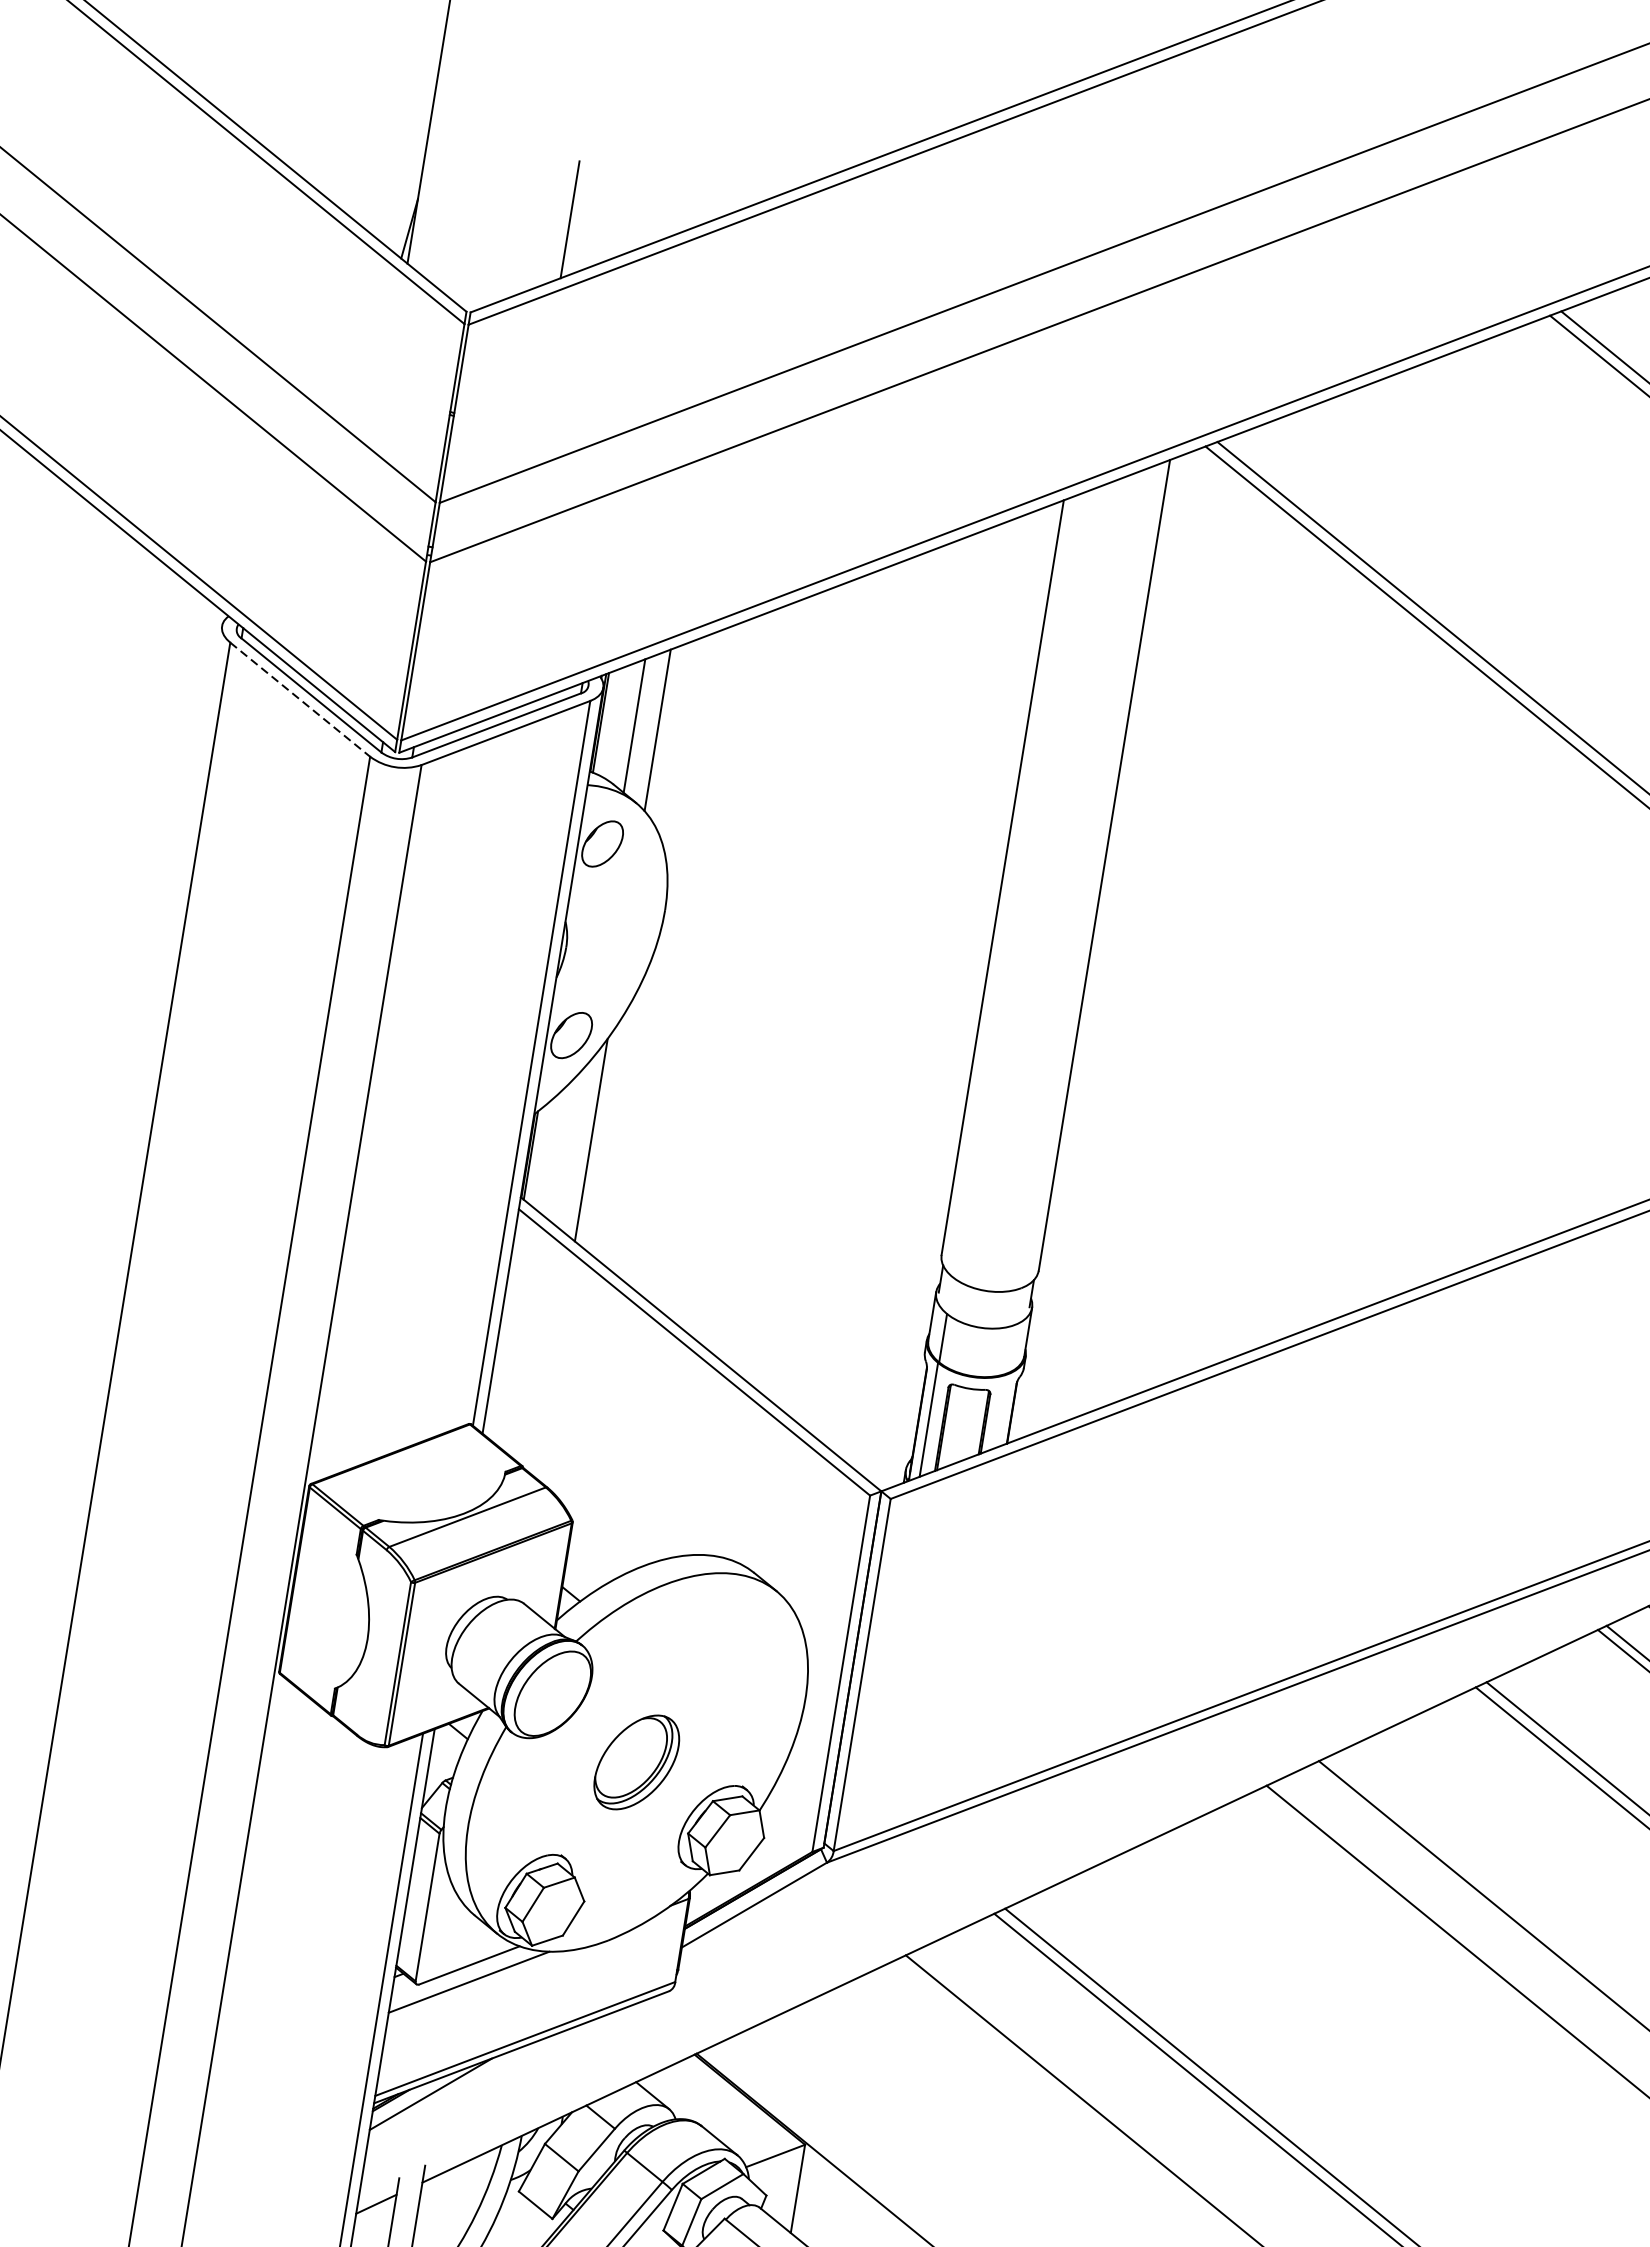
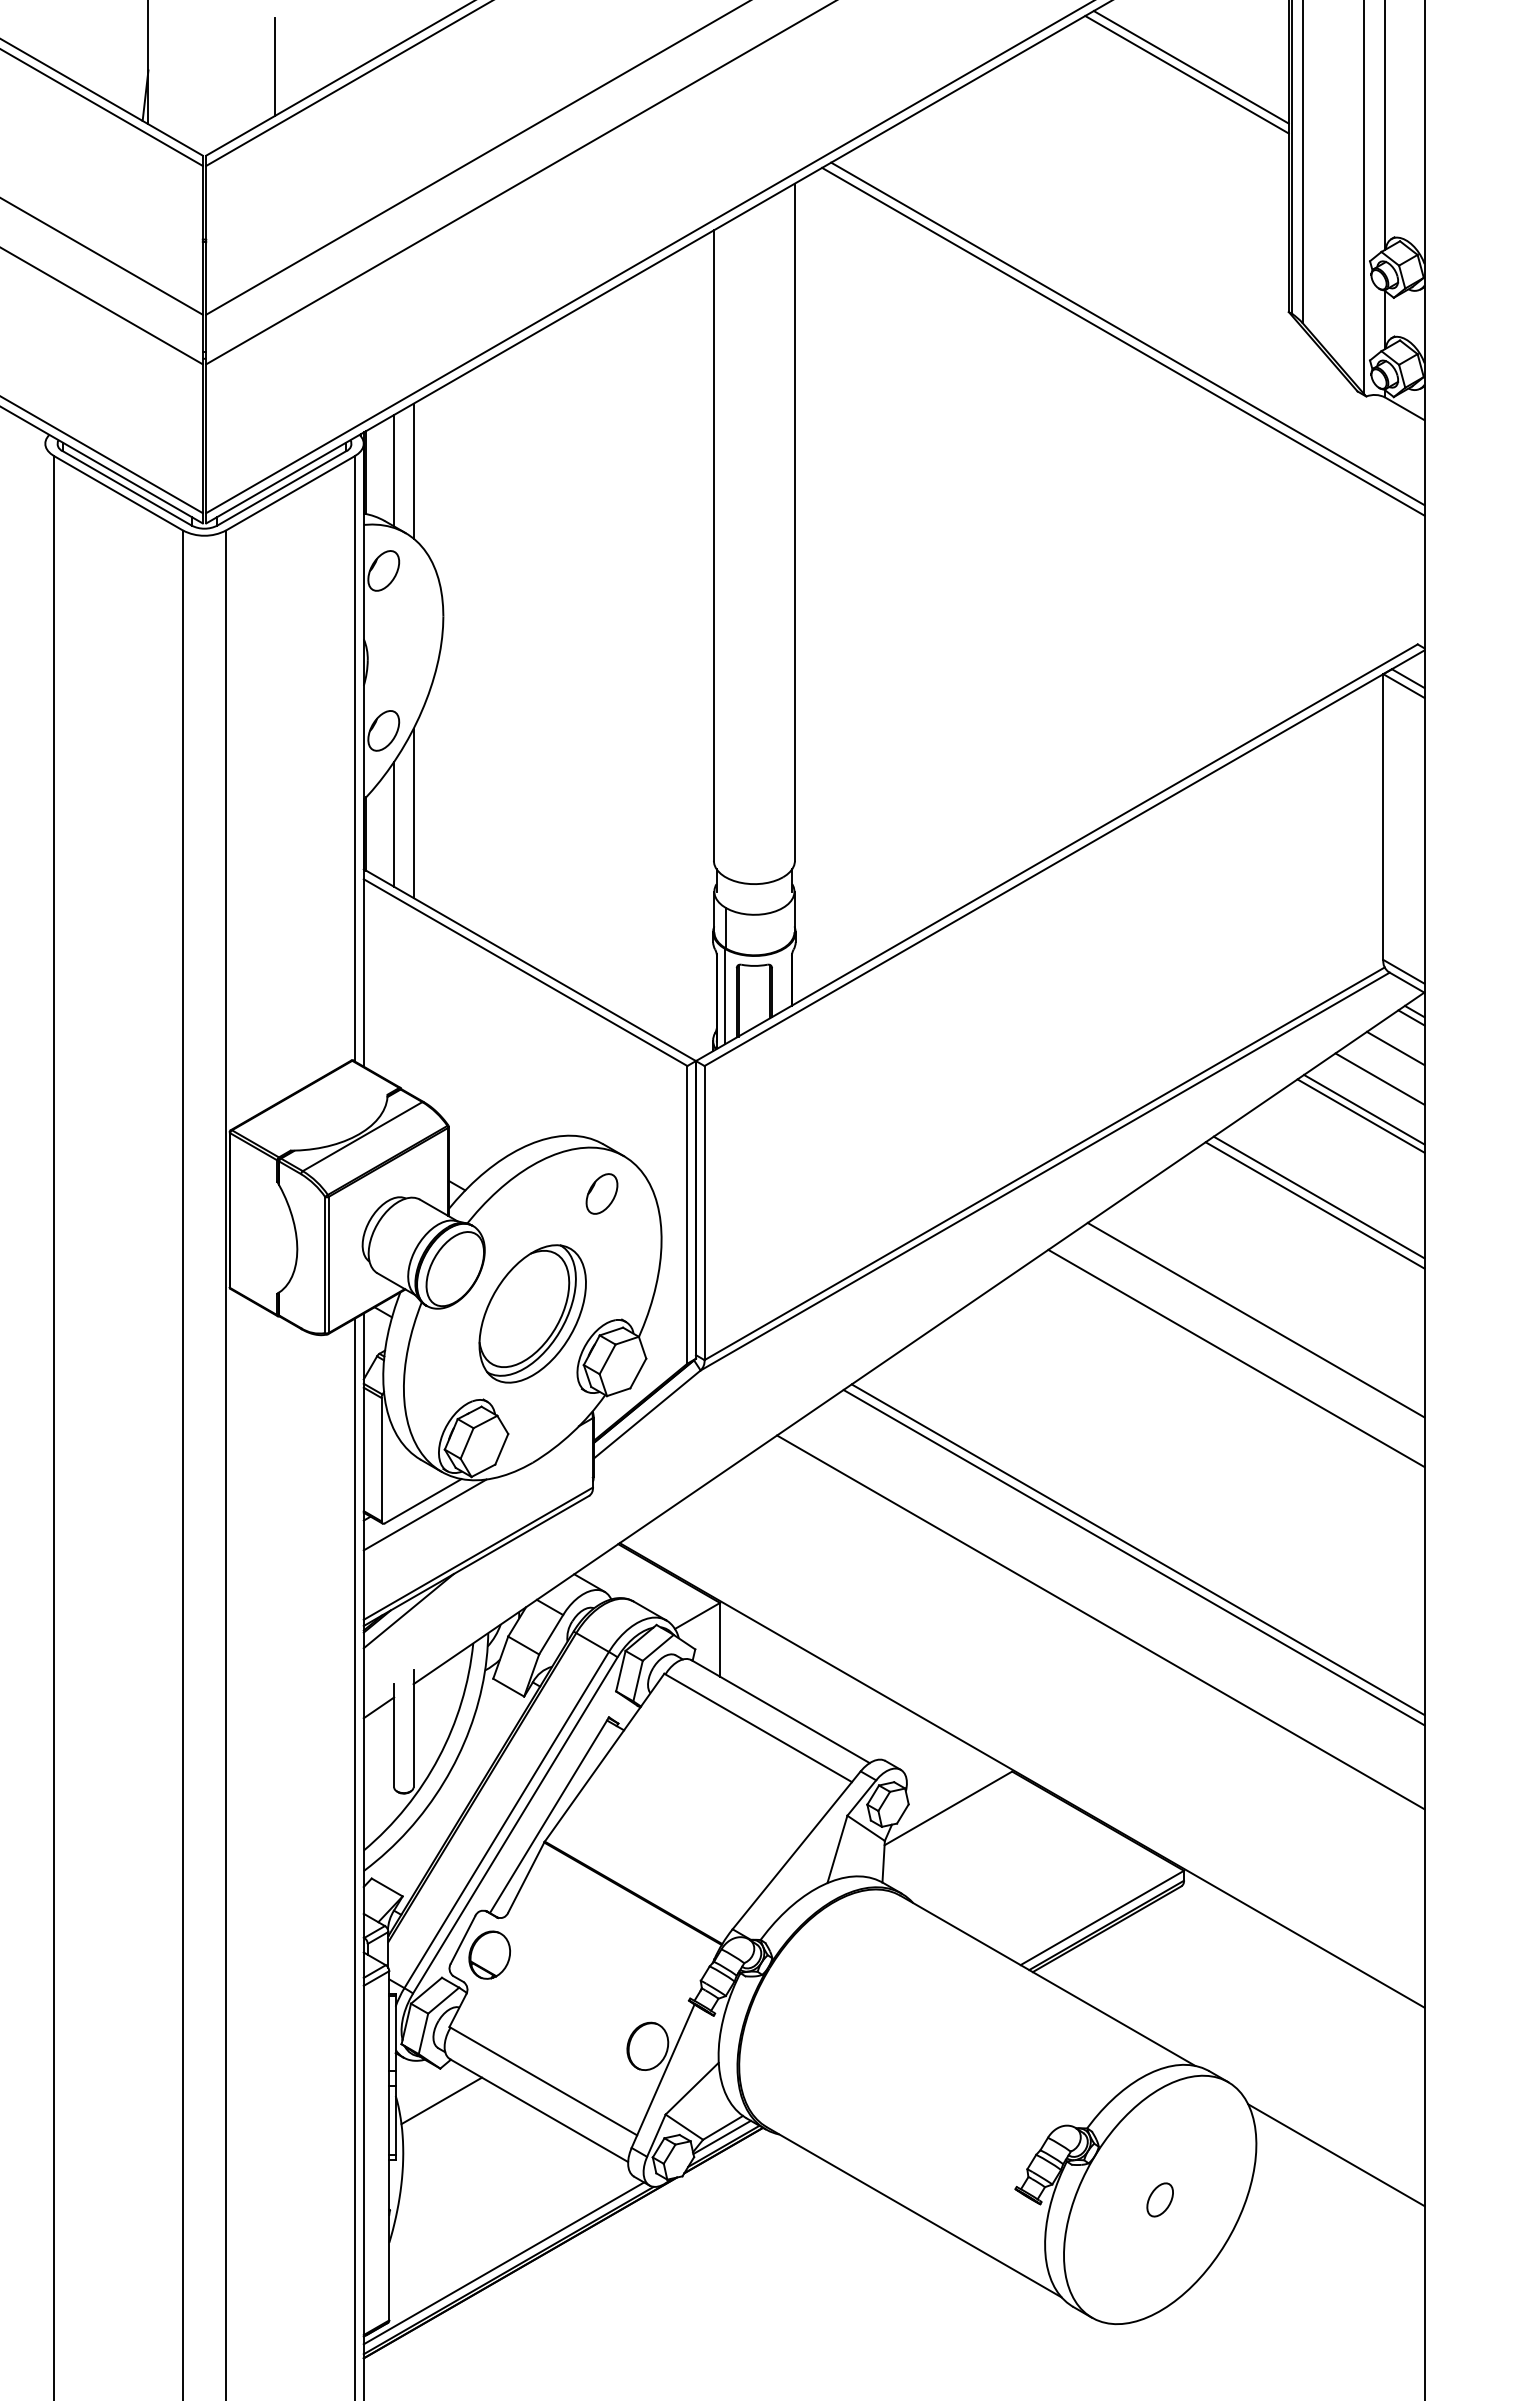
line: (301, 700) -> (119, 493), dashed -> solid
line: (566, 1148) -> (394, 823), added
part: (742, 1631) -> (601, 1193), added
part: (636, 1761) -> (532, 1313), size x1.67

